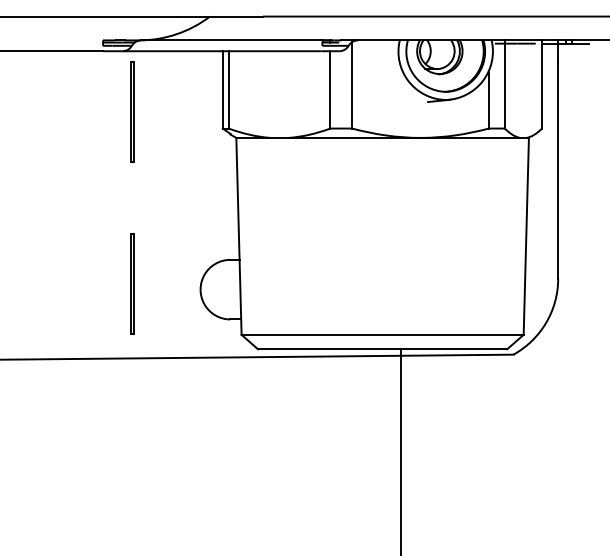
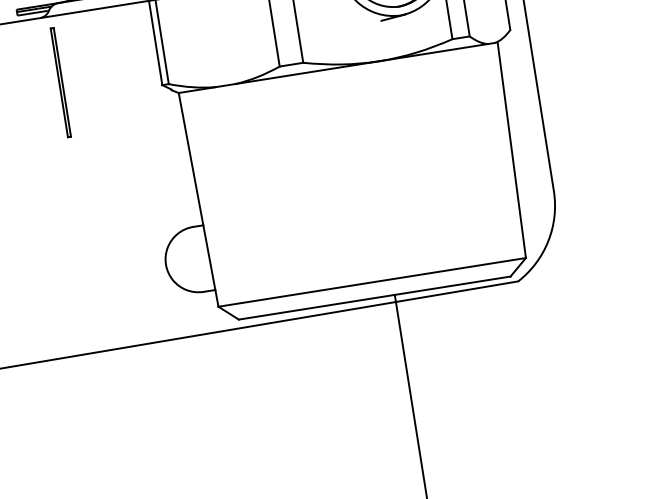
line: (131, 283) -> (89, 269), removed

